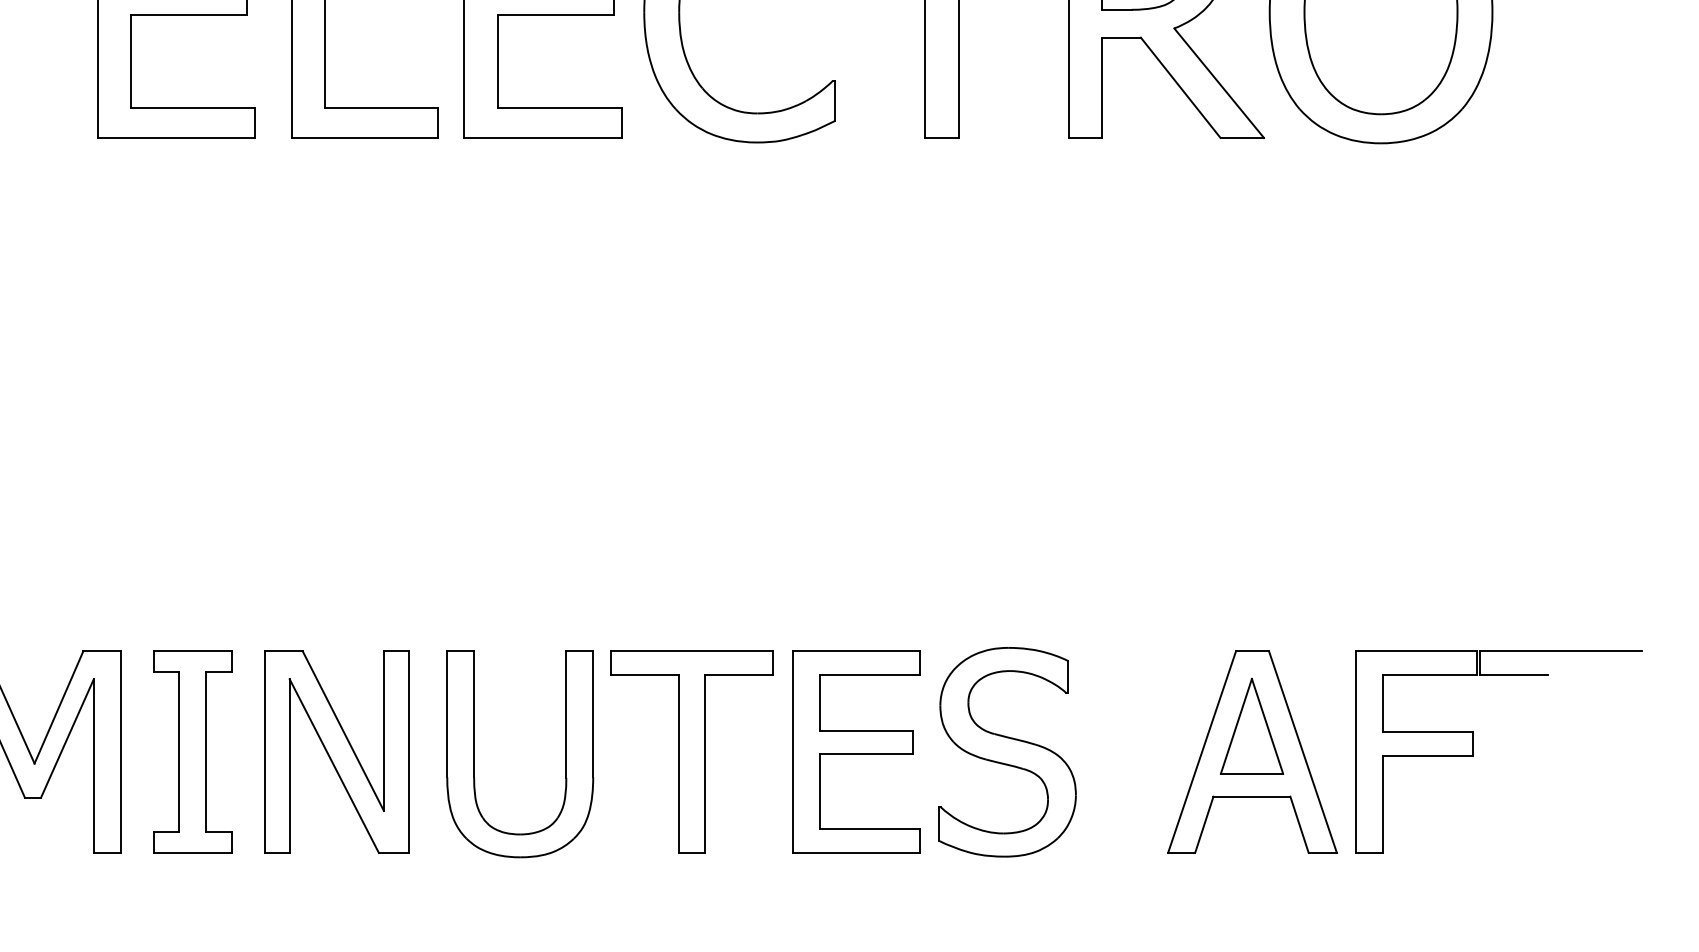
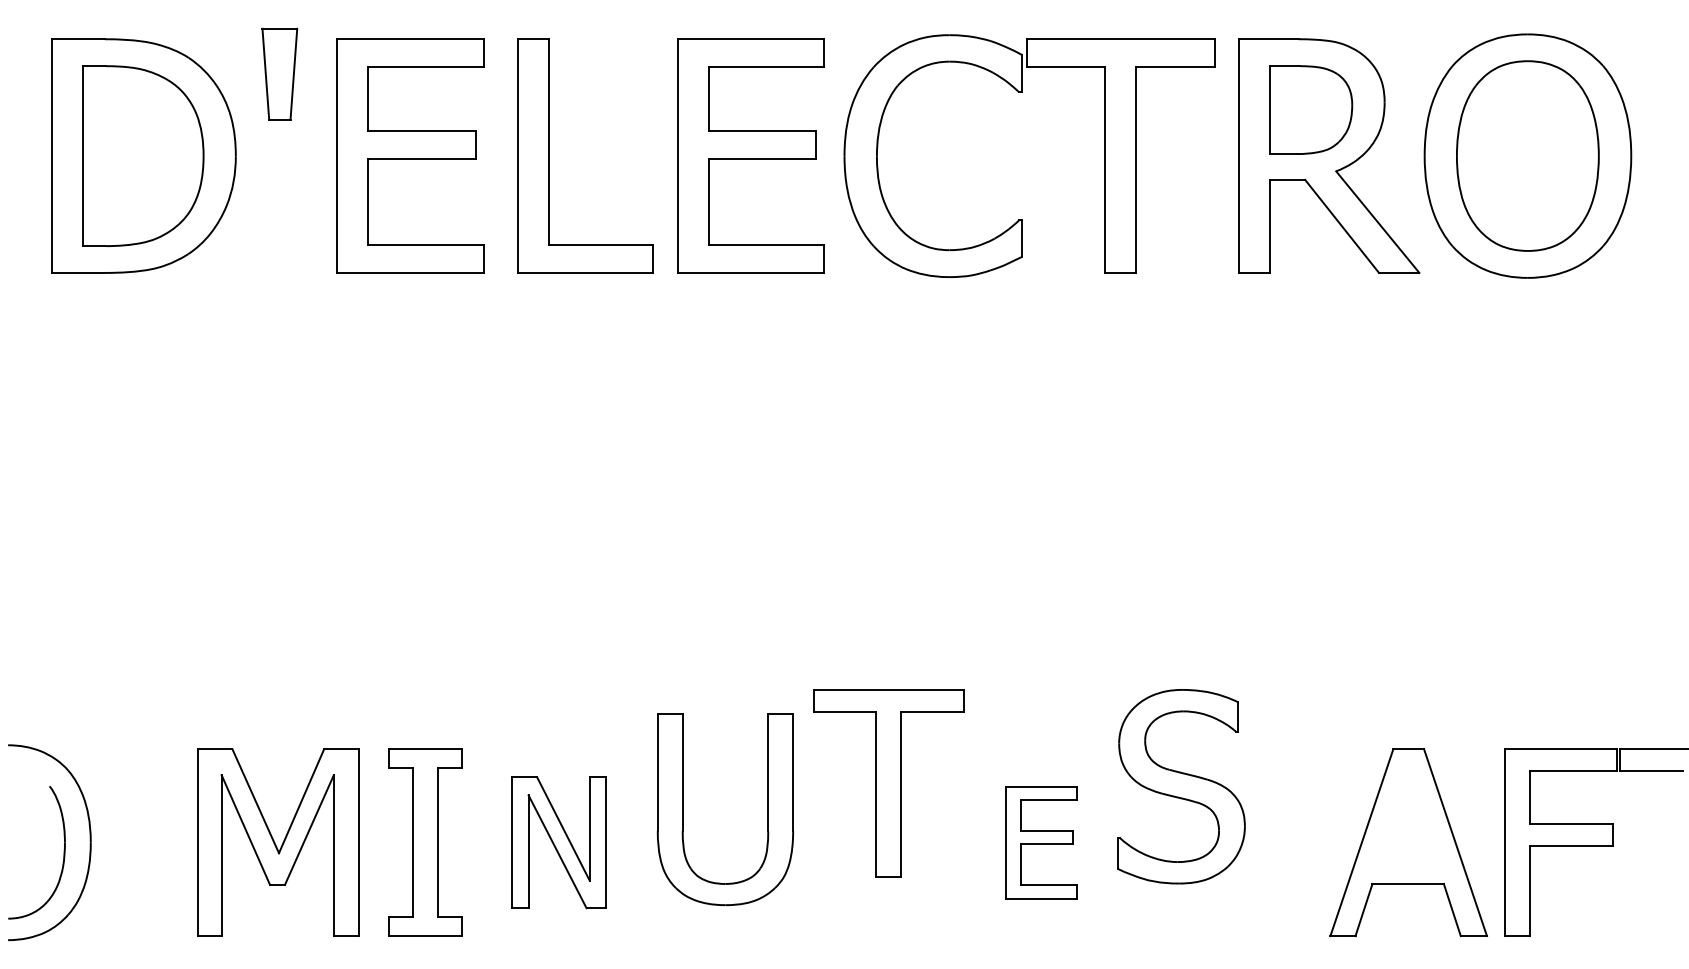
part: (1252, 726) -> (1408, 818), removed
part: (335, 752) -> (558, 842), size x0.7
part: (691, 752) -> (888, 783), moved
part: (856, 752) -> (1041, 842), size x0.6
part: (1007, 752) -> (1181, 786), moved
part: (474, 754) -> (683, 809), moved

